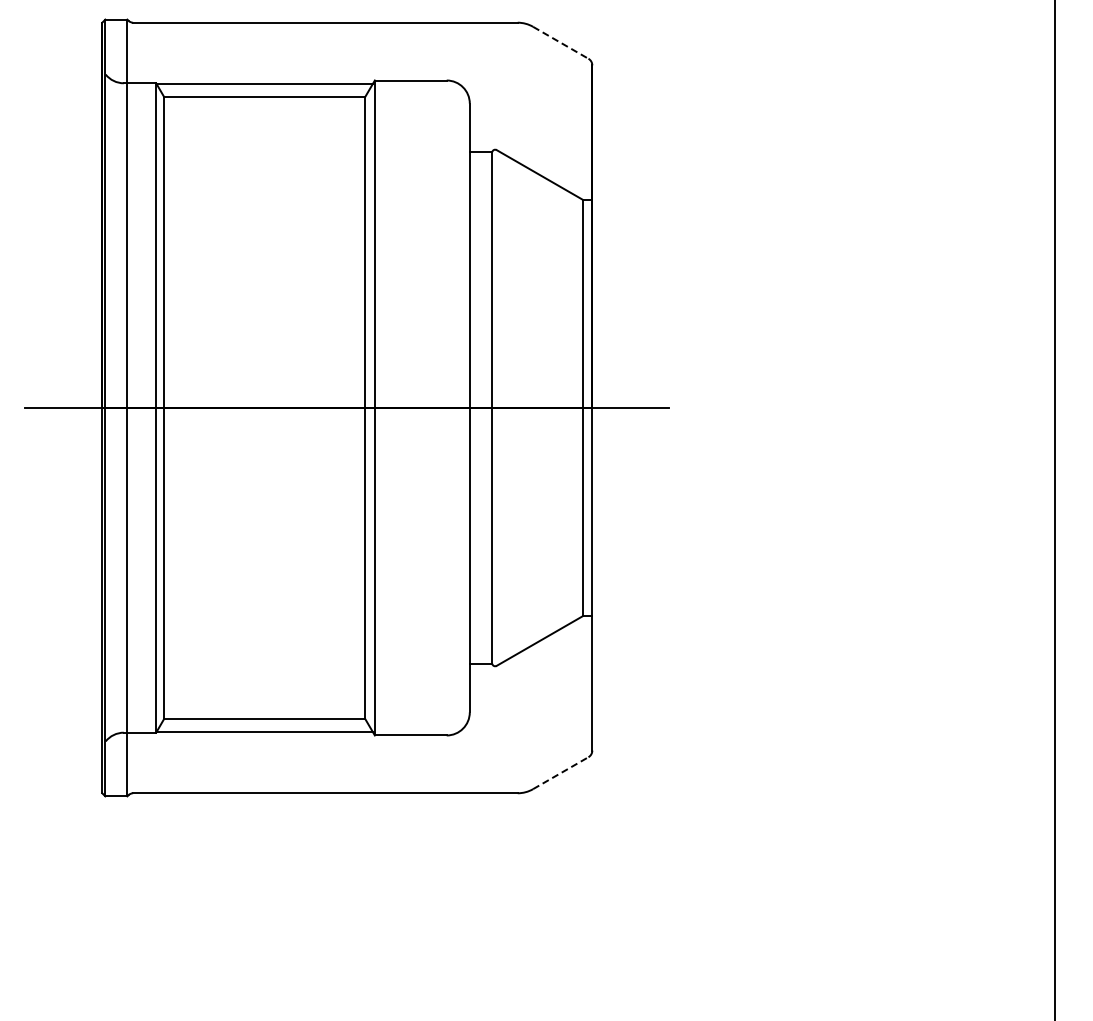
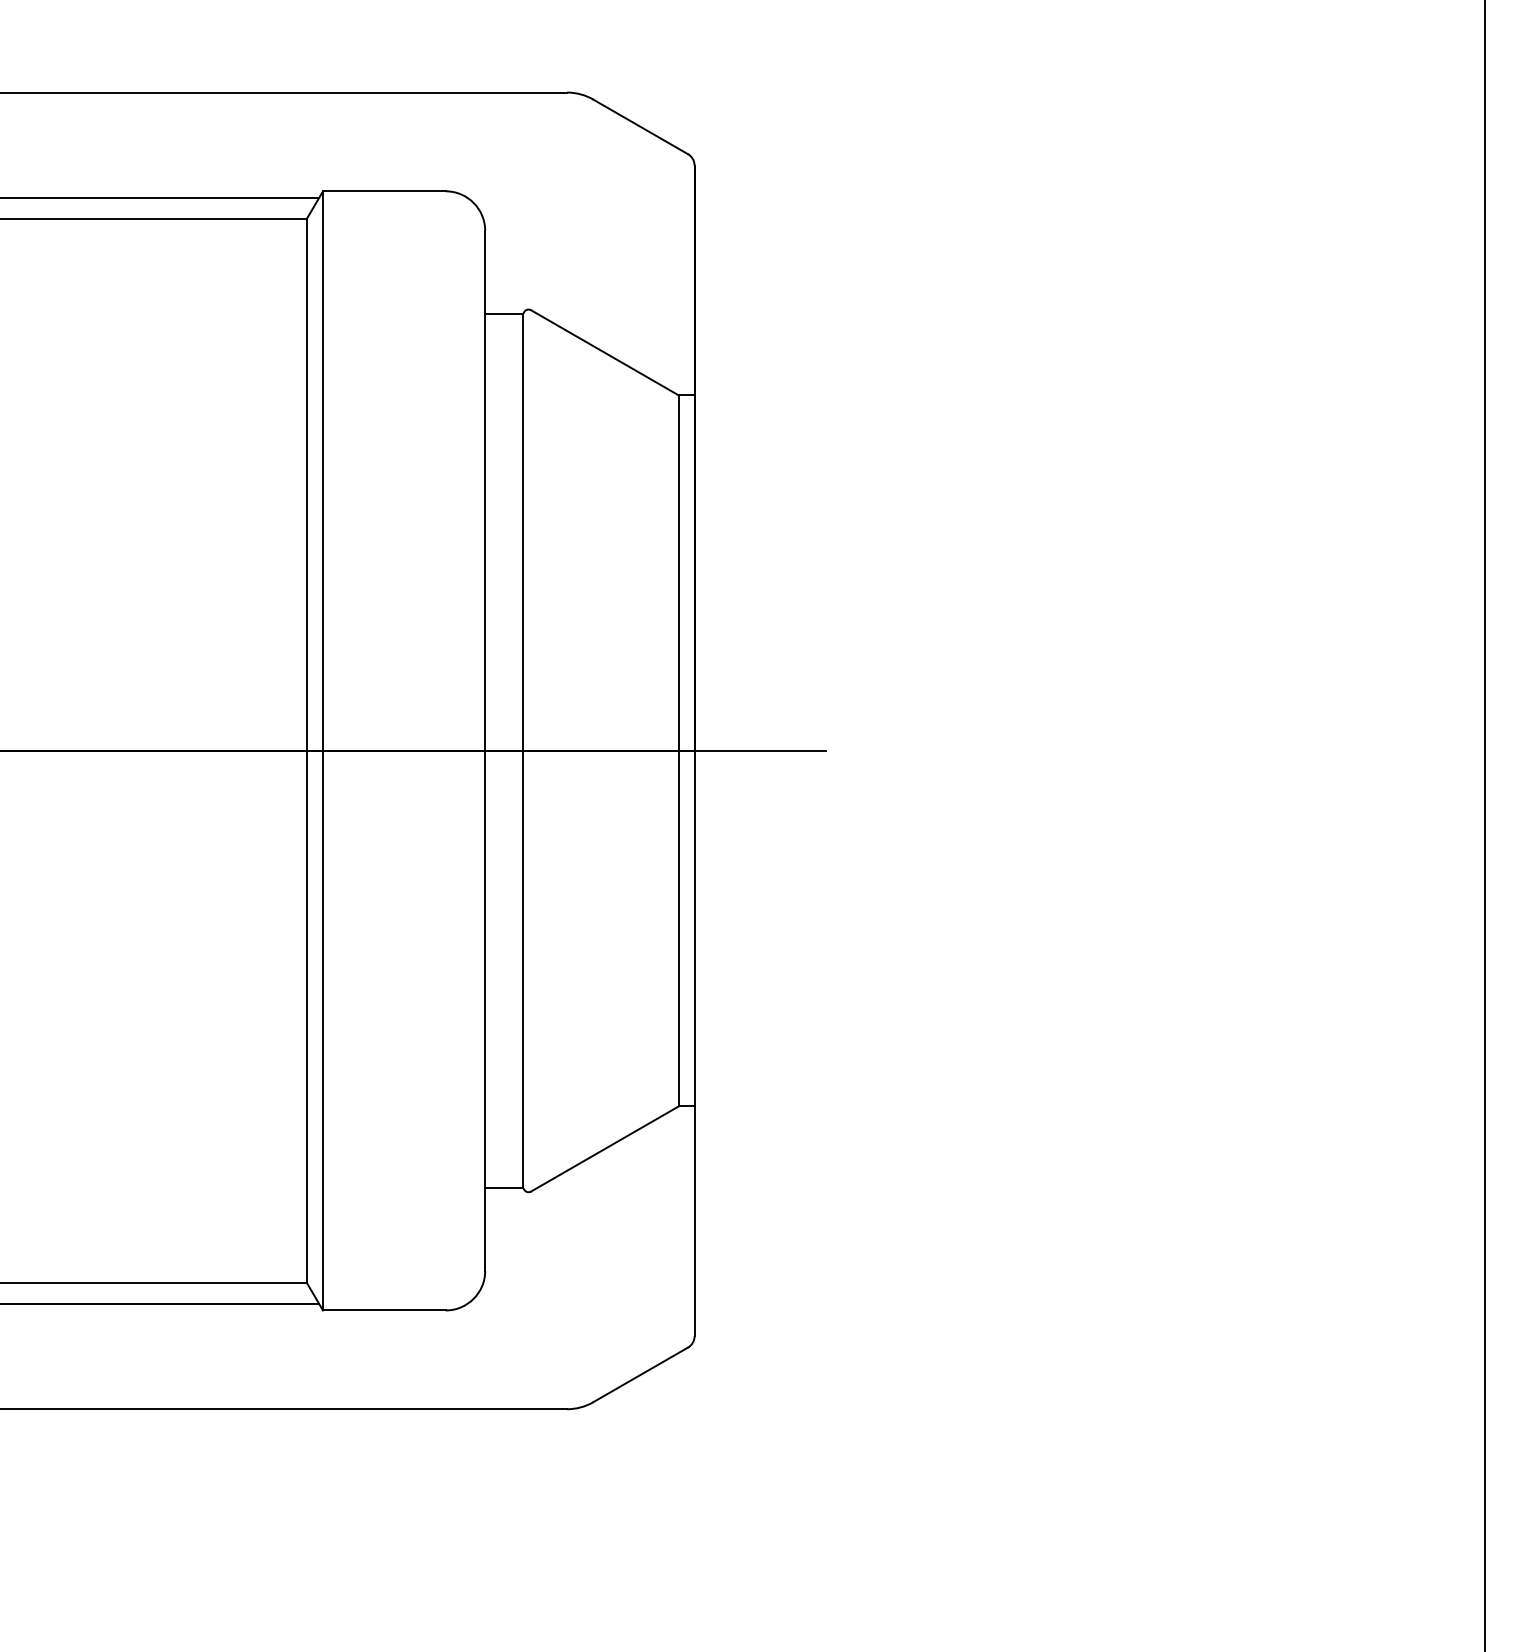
line: (560, 42) -> (640, 126), dashed -> solid
line: (560, 773) -> (640, 1375), dashed -> solid

